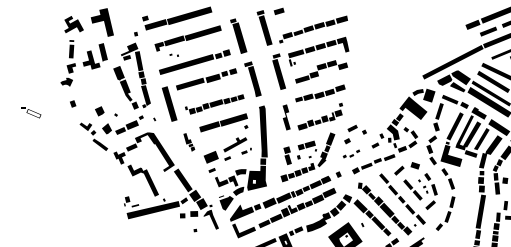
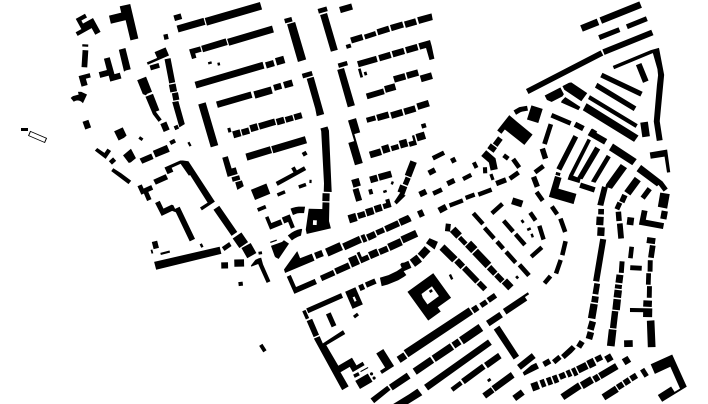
part: (286, 117) -> (355, 141), size x1.43
part: (188, 142) -> (232, 172), size x1.43
part: (351, 153) -> (436, 187), size x1.67

